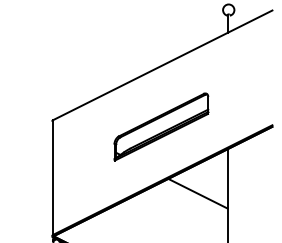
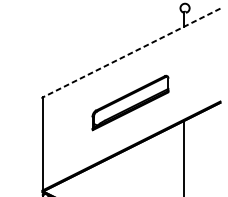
line: (162, 65) -> (131, 53), solid -> dashed
line: (197, 193) -> (159, 156), removed

